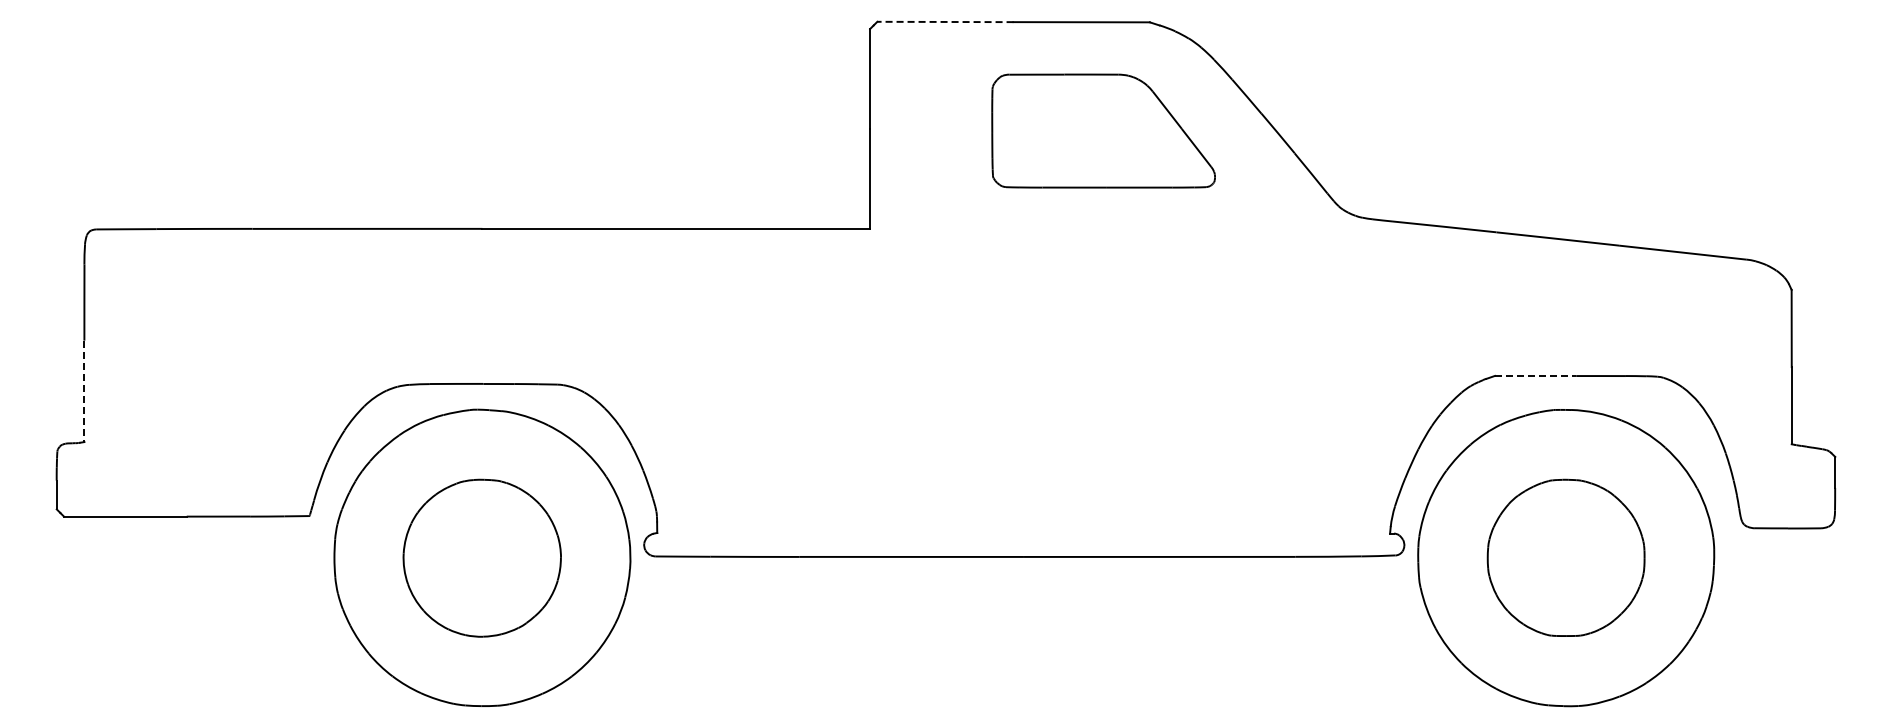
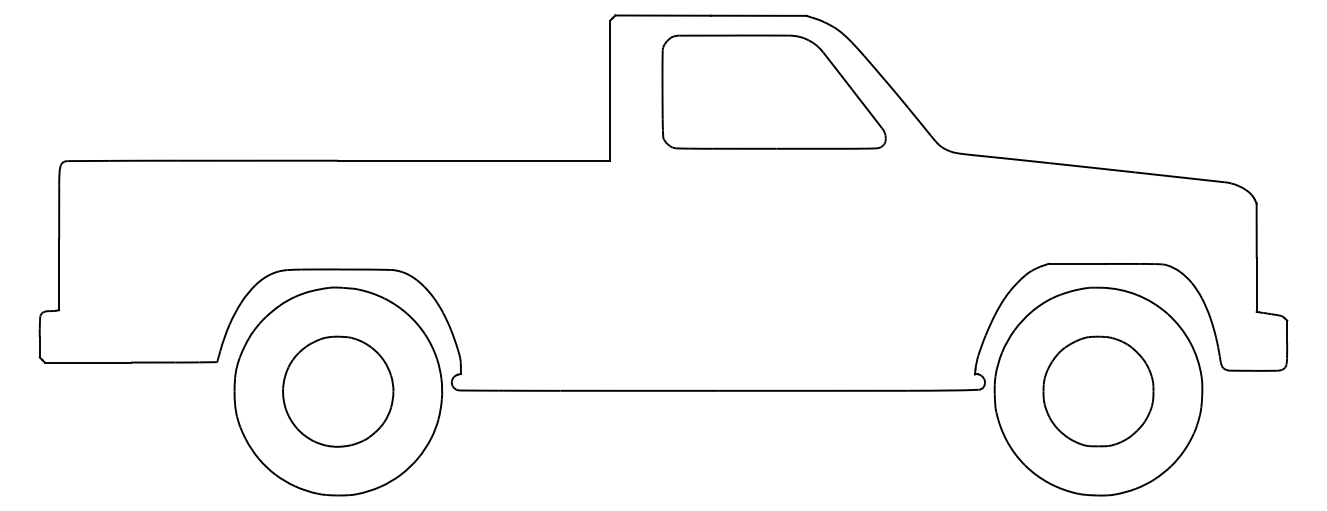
line: (944, 21) -> (662, 15), dashed -> solid
part: (1103, 130) -> (773, 91), size x1.43
line: (1535, 375) -> (1076, 263), dashed -> solid
line: (84, 391) -> (59, 274), dashed -> solid

